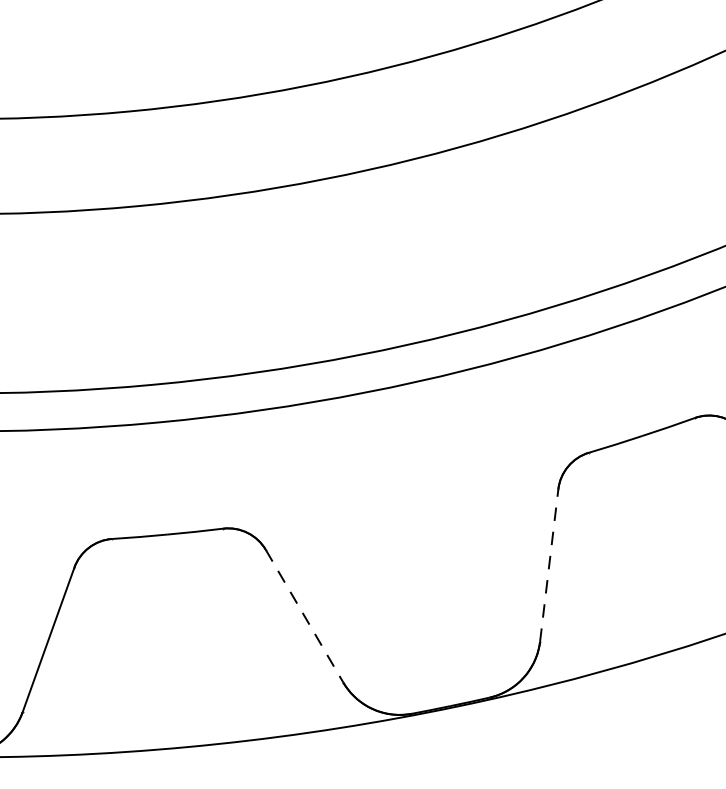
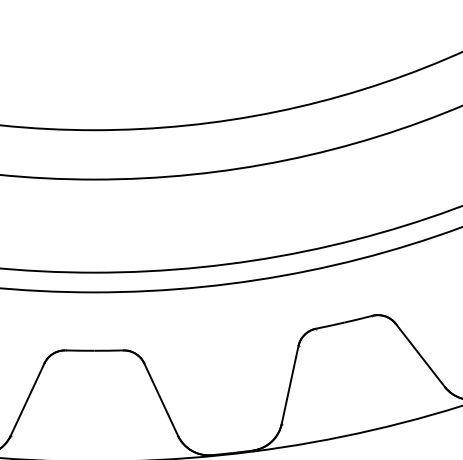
line: (550, 566) -> (290, 385), dashed -> solid
line: (305, 615) -> (161, 399), dashed -> solid

